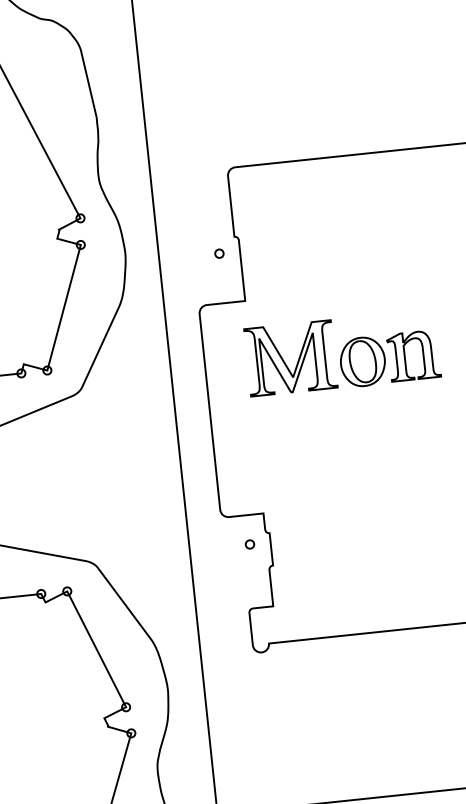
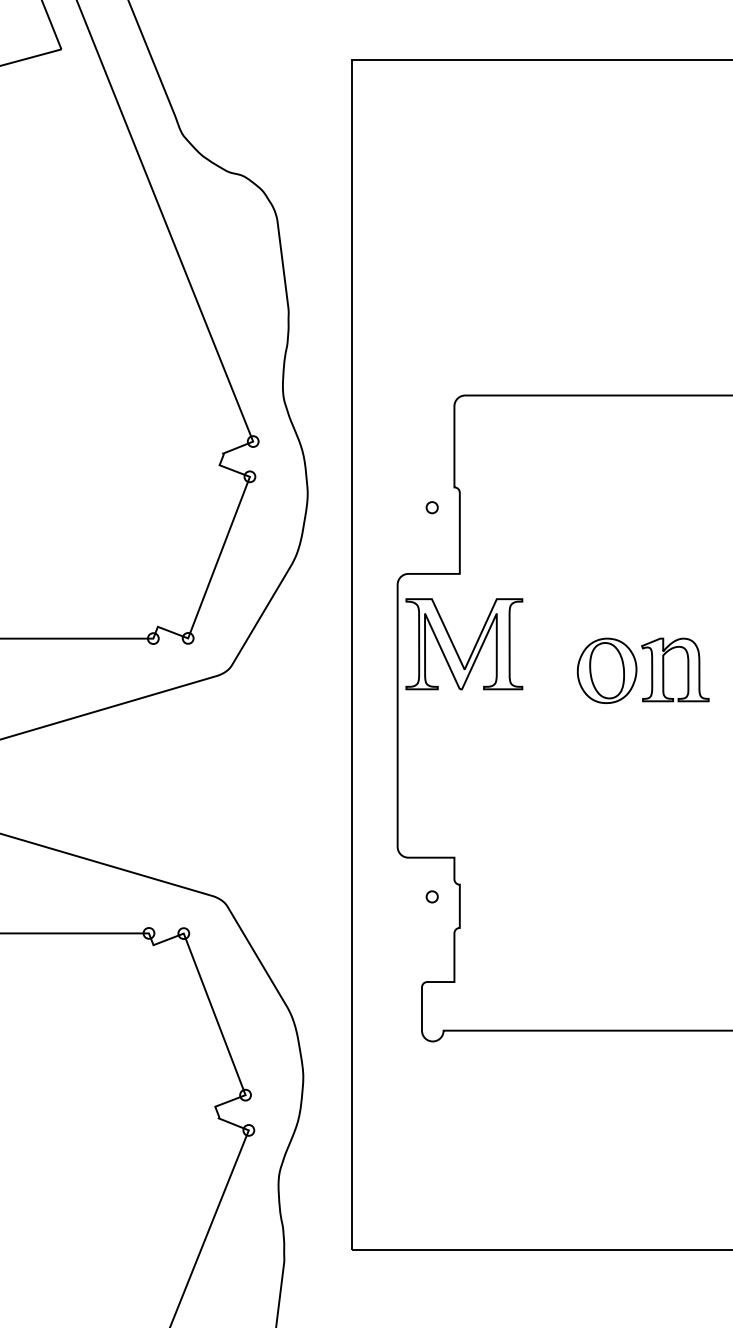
part: (285, 362) -> (456, 649), moved

